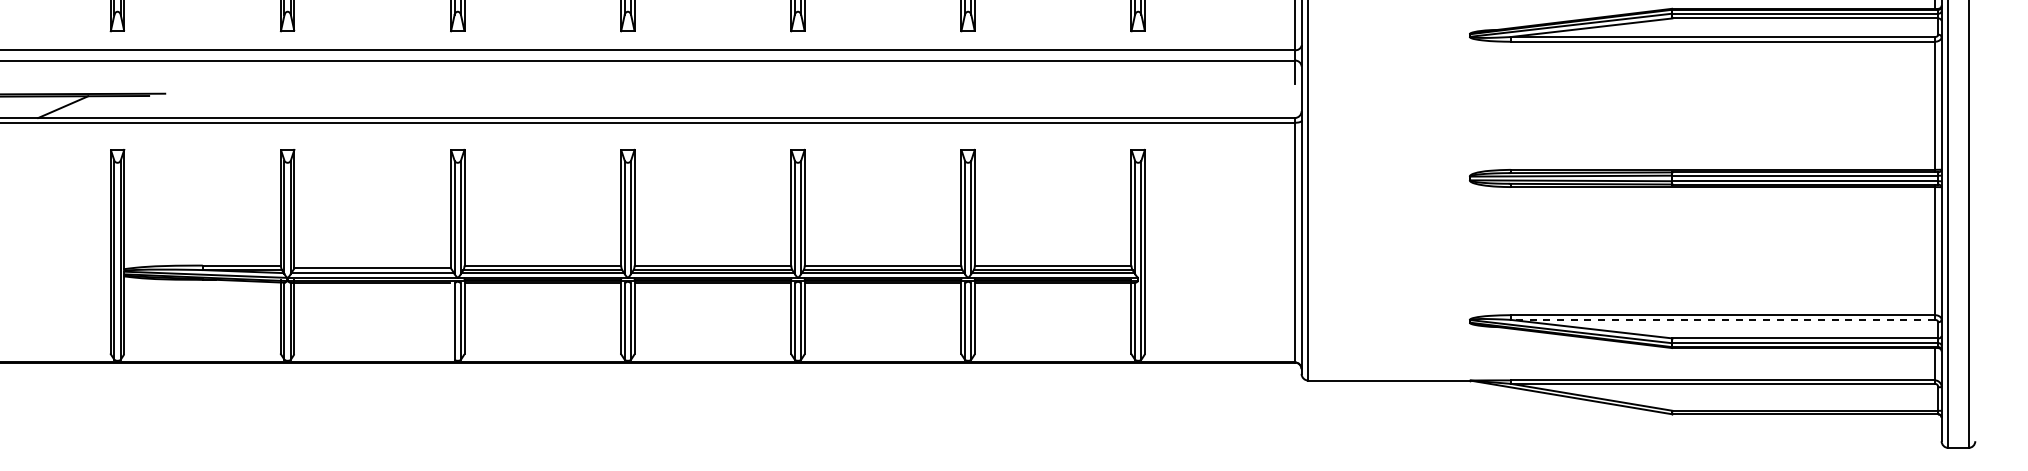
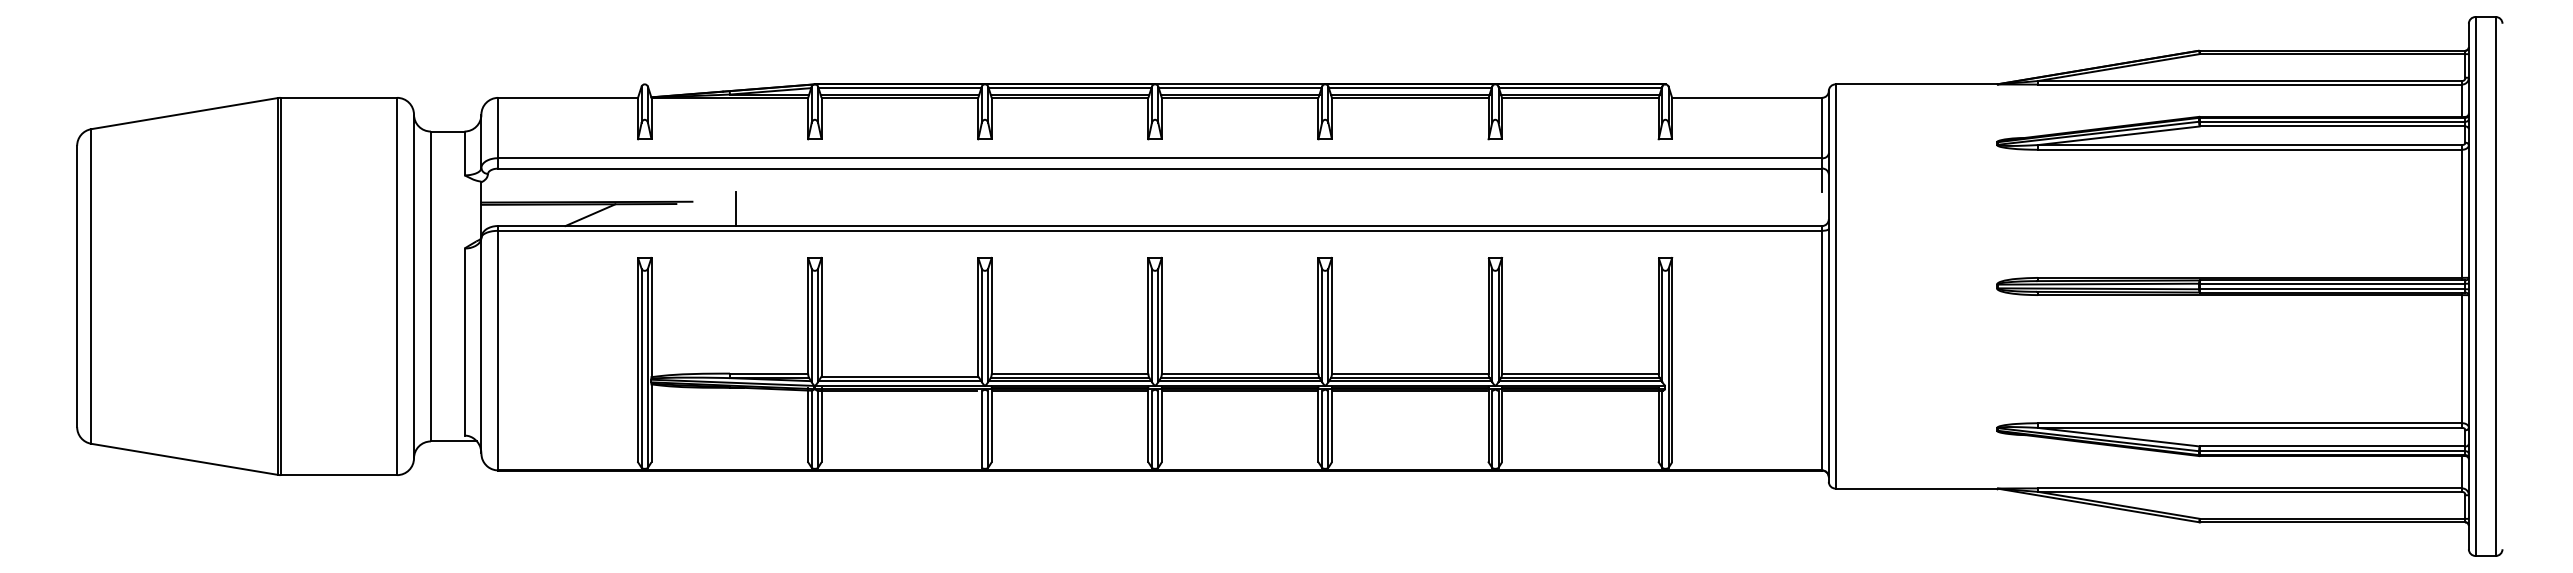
line: (209, 101) -> (736, 209), added
line: (1722, 319) -> (2249, 427), dashed -> solid

